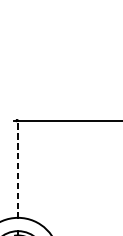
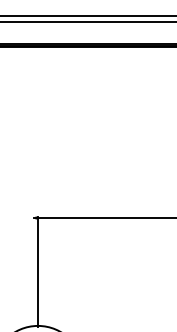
line: (18, 169) -> (38, 272), dashed -> solid

